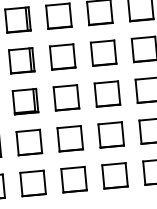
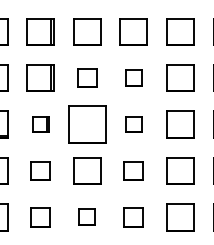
part: (103, 52) -> (133, 77), size x0.6
part: (62, 56) -> (87, 77), size x0.7
part: (107, 94) -> (133, 124), size x0.6
part: (66, 97) -> (87, 124), size x1.4
part: (25, 101) -> (40, 124), size x0.6
part: (110, 134) -> (133, 170), size x0.7
part: (29, 142) -> (40, 170), size x0.7
part: (114, 175) -> (133, 217), size x0.7
part: (74, 179) -> (87, 217), size x0.6
part: (32, 183) -> (40, 217), size x0.7

